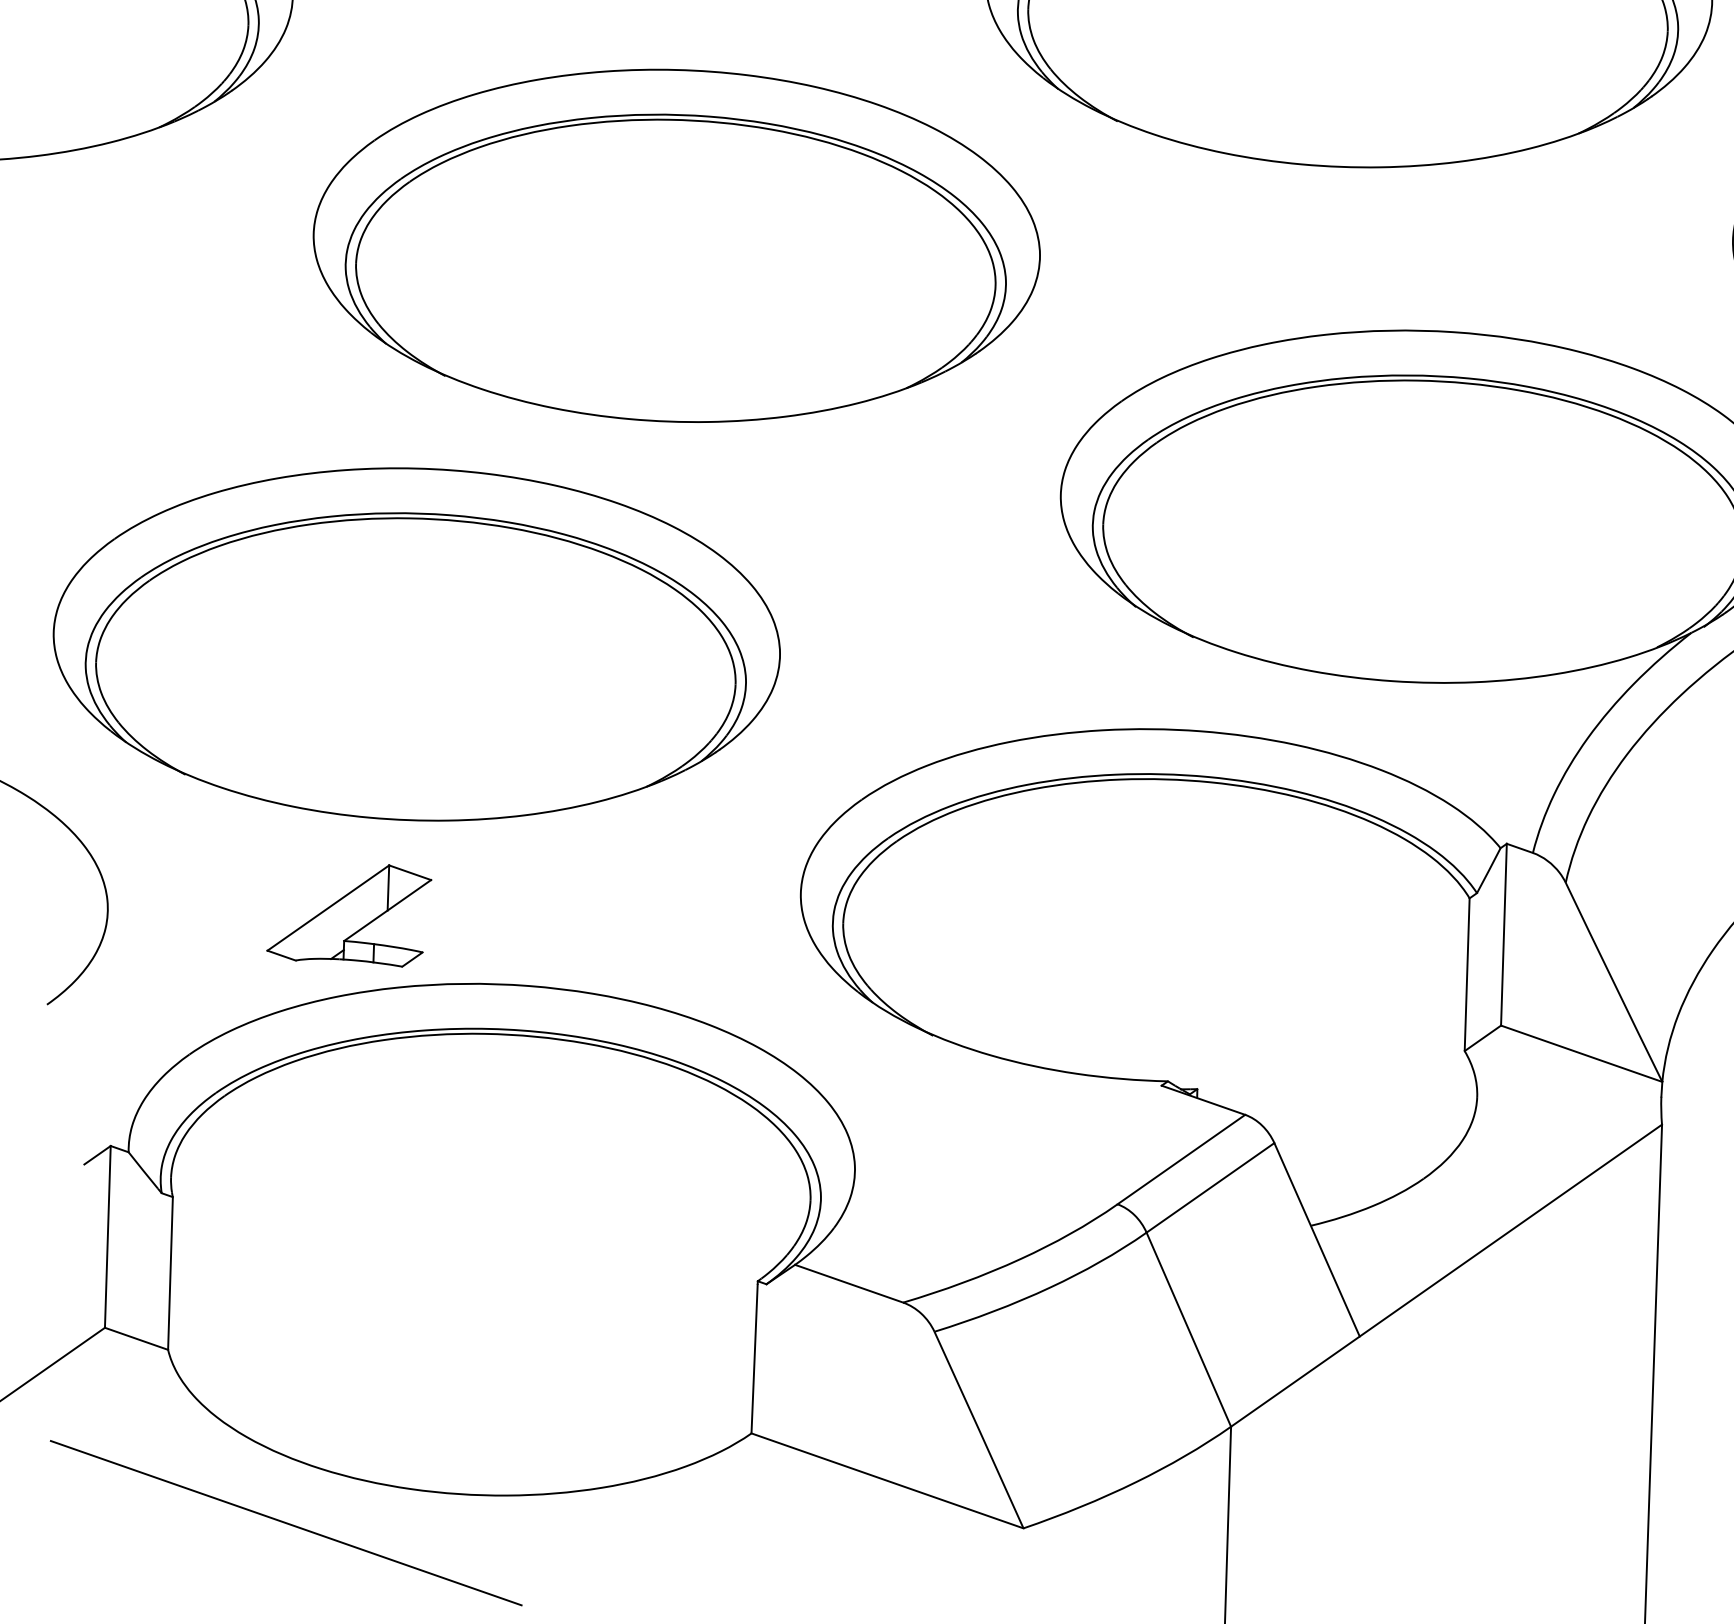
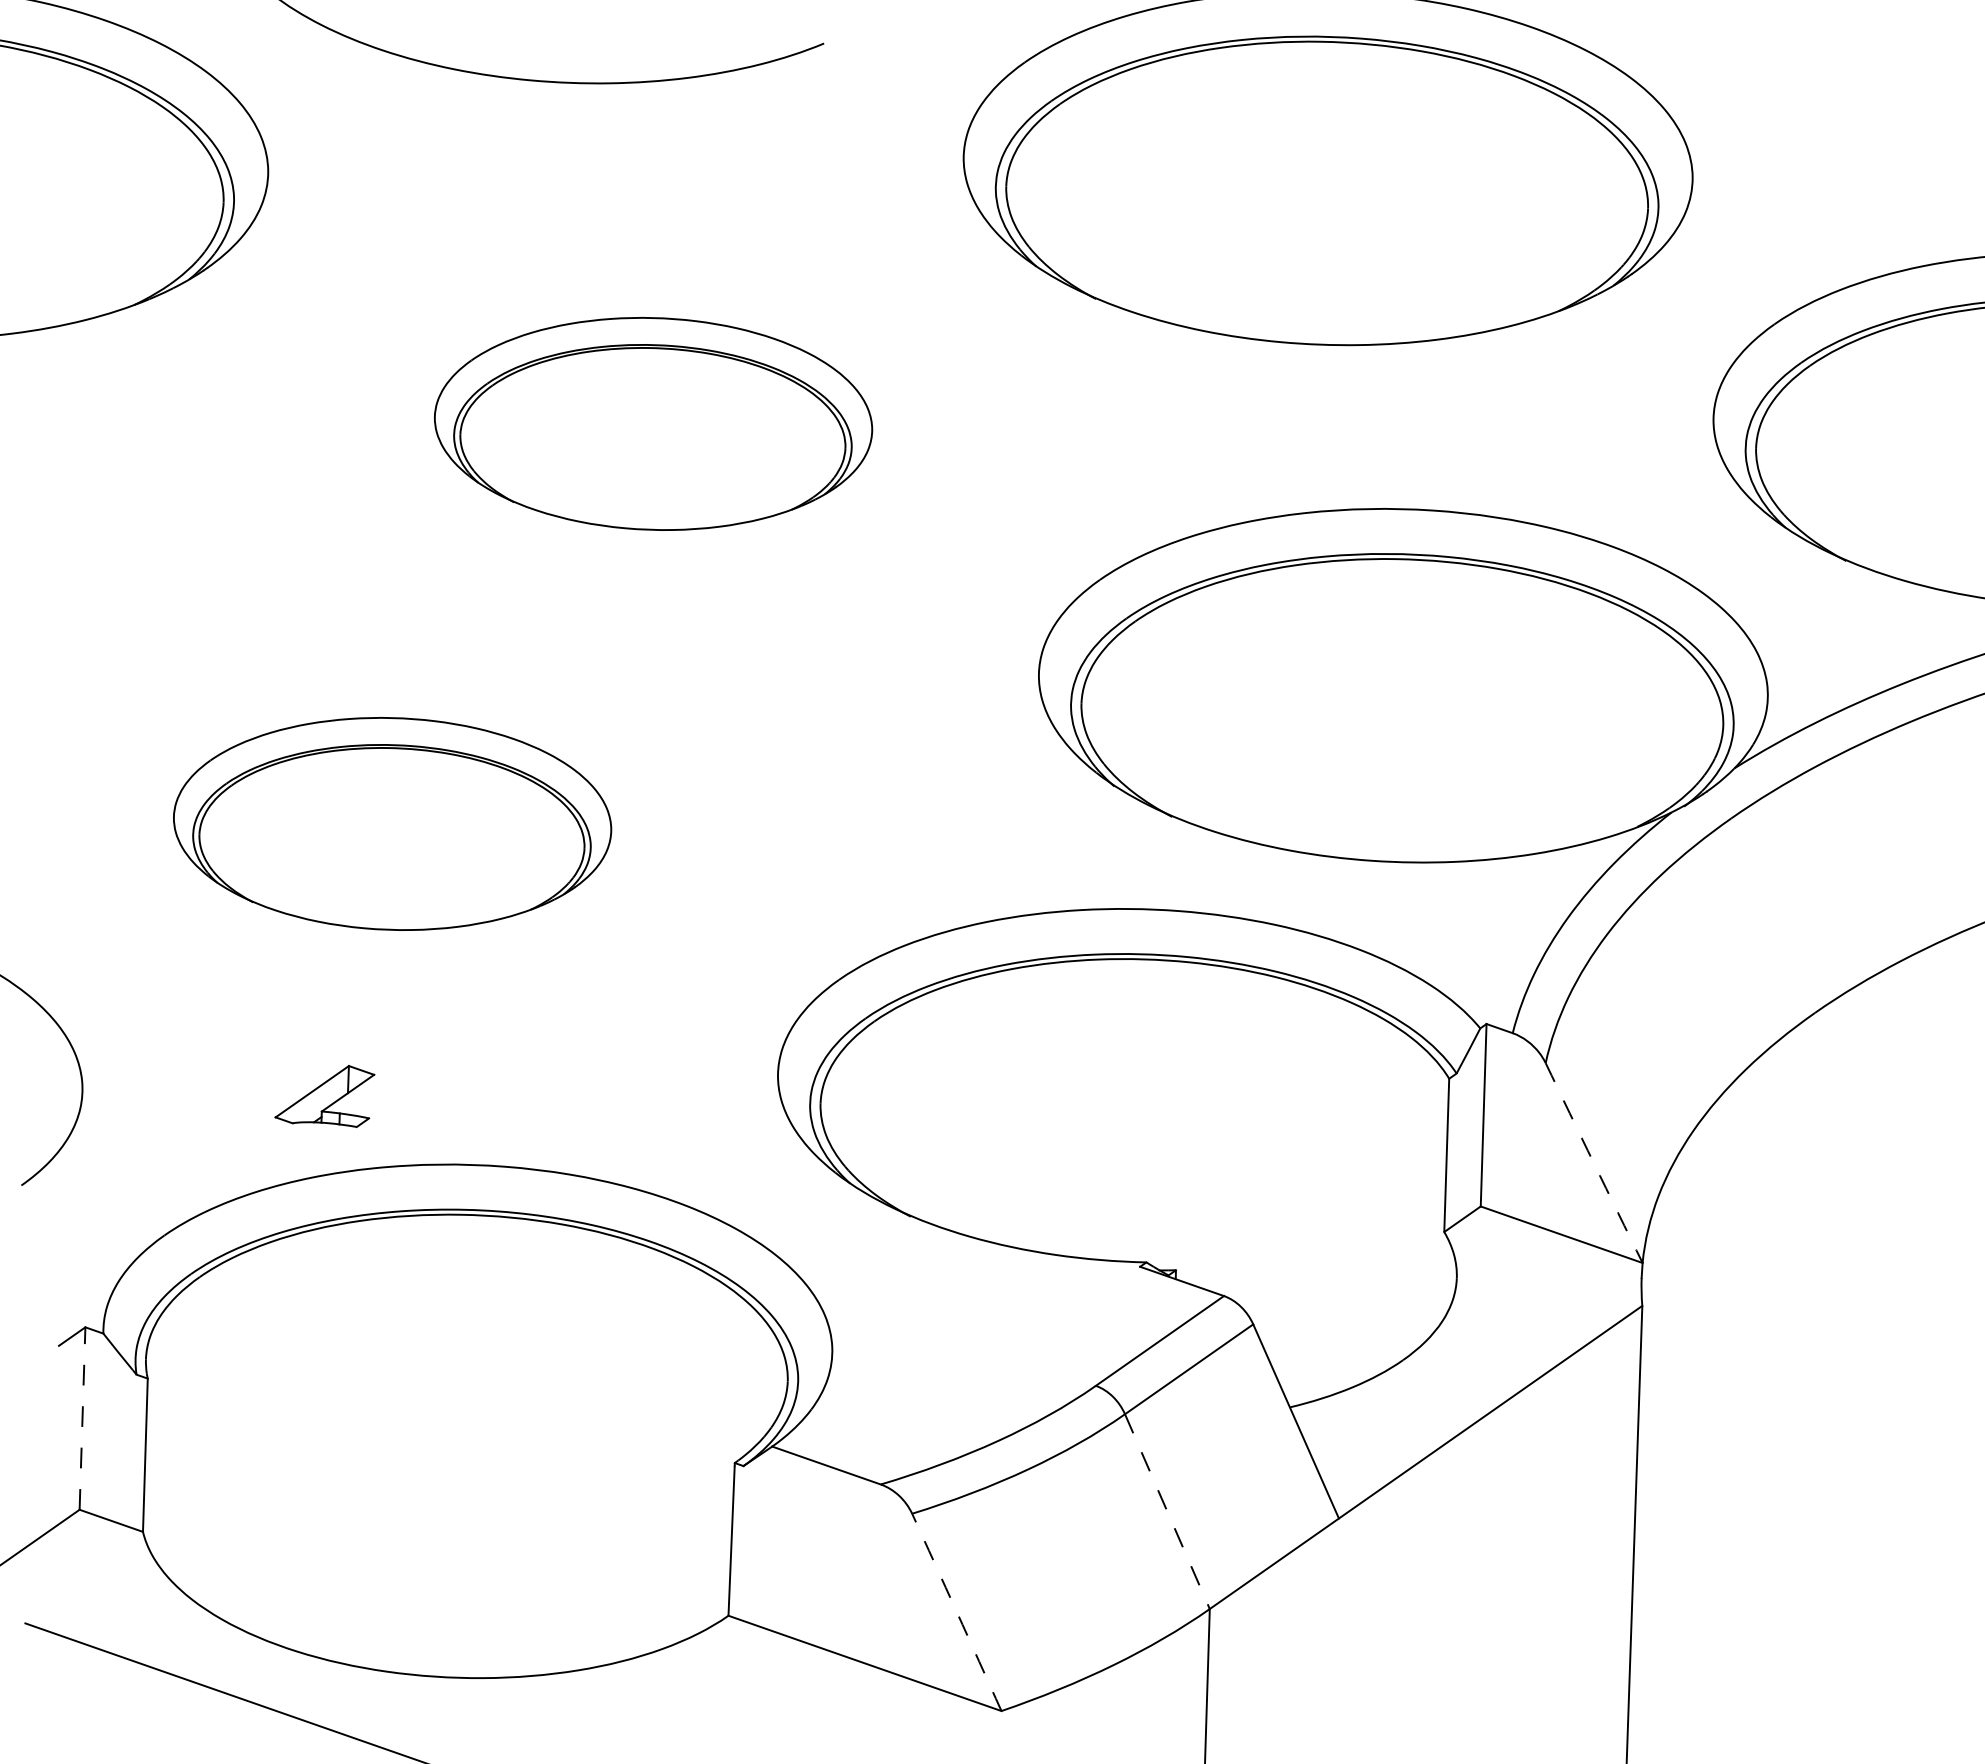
part: (676, 245) -> (653, 423), size x0.6
part: (416, 644) -> (392, 823), size x0.6
part: (348, 916) -> (324, 1096), size x0.6
arc: (1613, 982) -> (1593, 1163), solid -> dashed
line: (107, 1236) -> (82, 1418), solid -> dashed
line: (1188, 1330) -> (1167, 1512), solid -> dashed
arc: (978, 1430) -> (956, 1612), solid -> dashed

